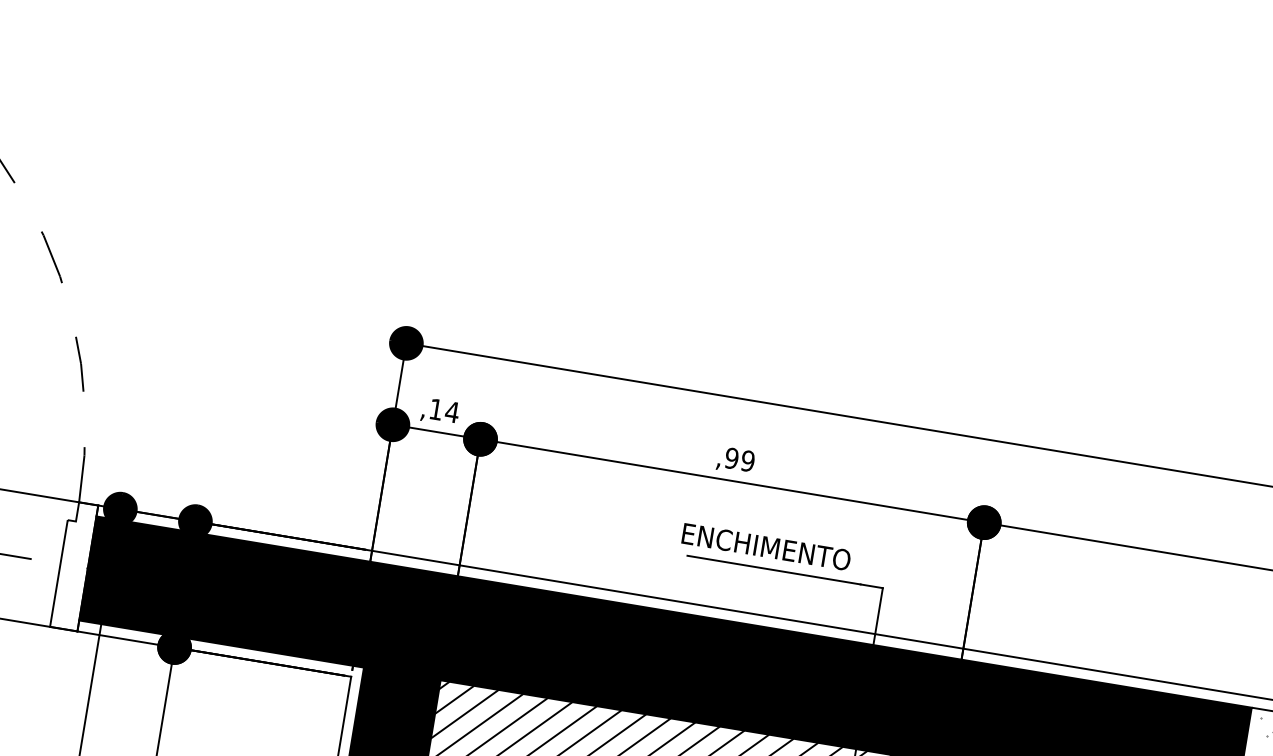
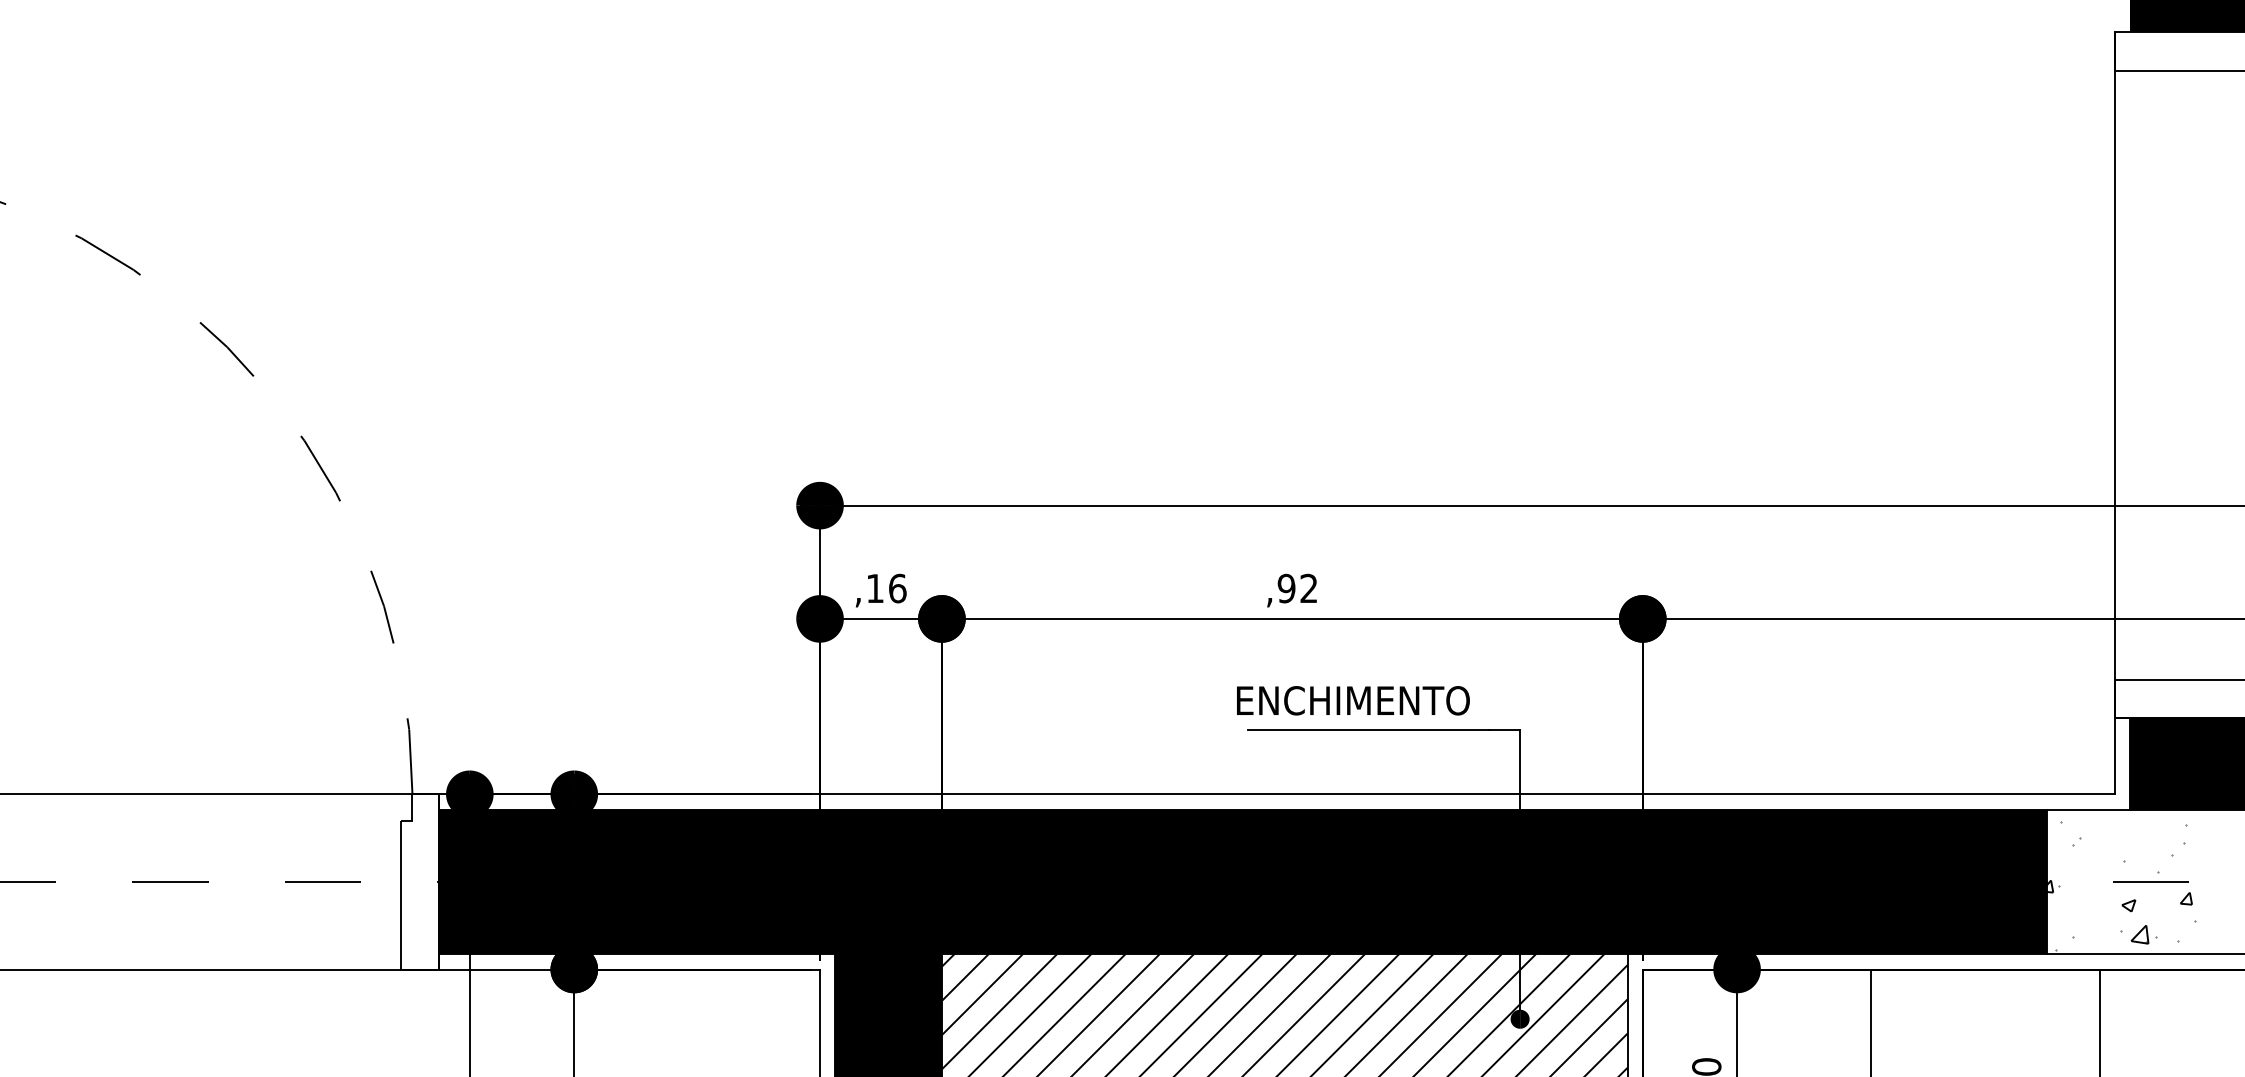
text: (452, 412) -> (897, 588), ,14 -> ,16
text: (747, 461) -> (1308, 588), ,99 -> ,92

